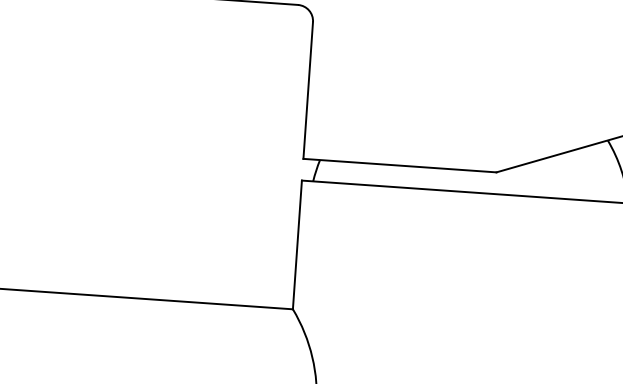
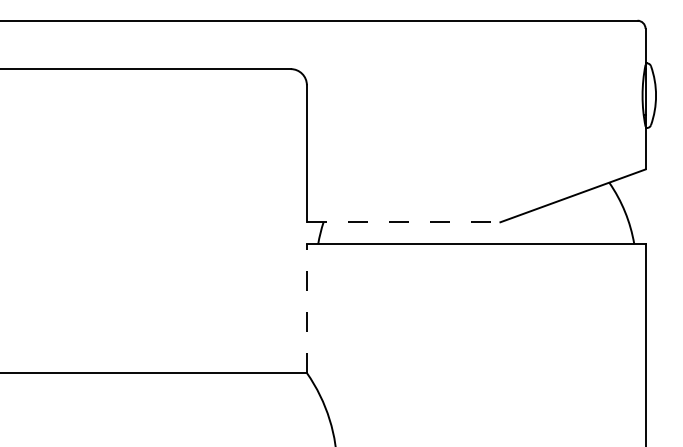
line: (399, 165) -> (403, 222), solid -> dashed
line: (297, 244) -> (306, 308), solid -> dashed

